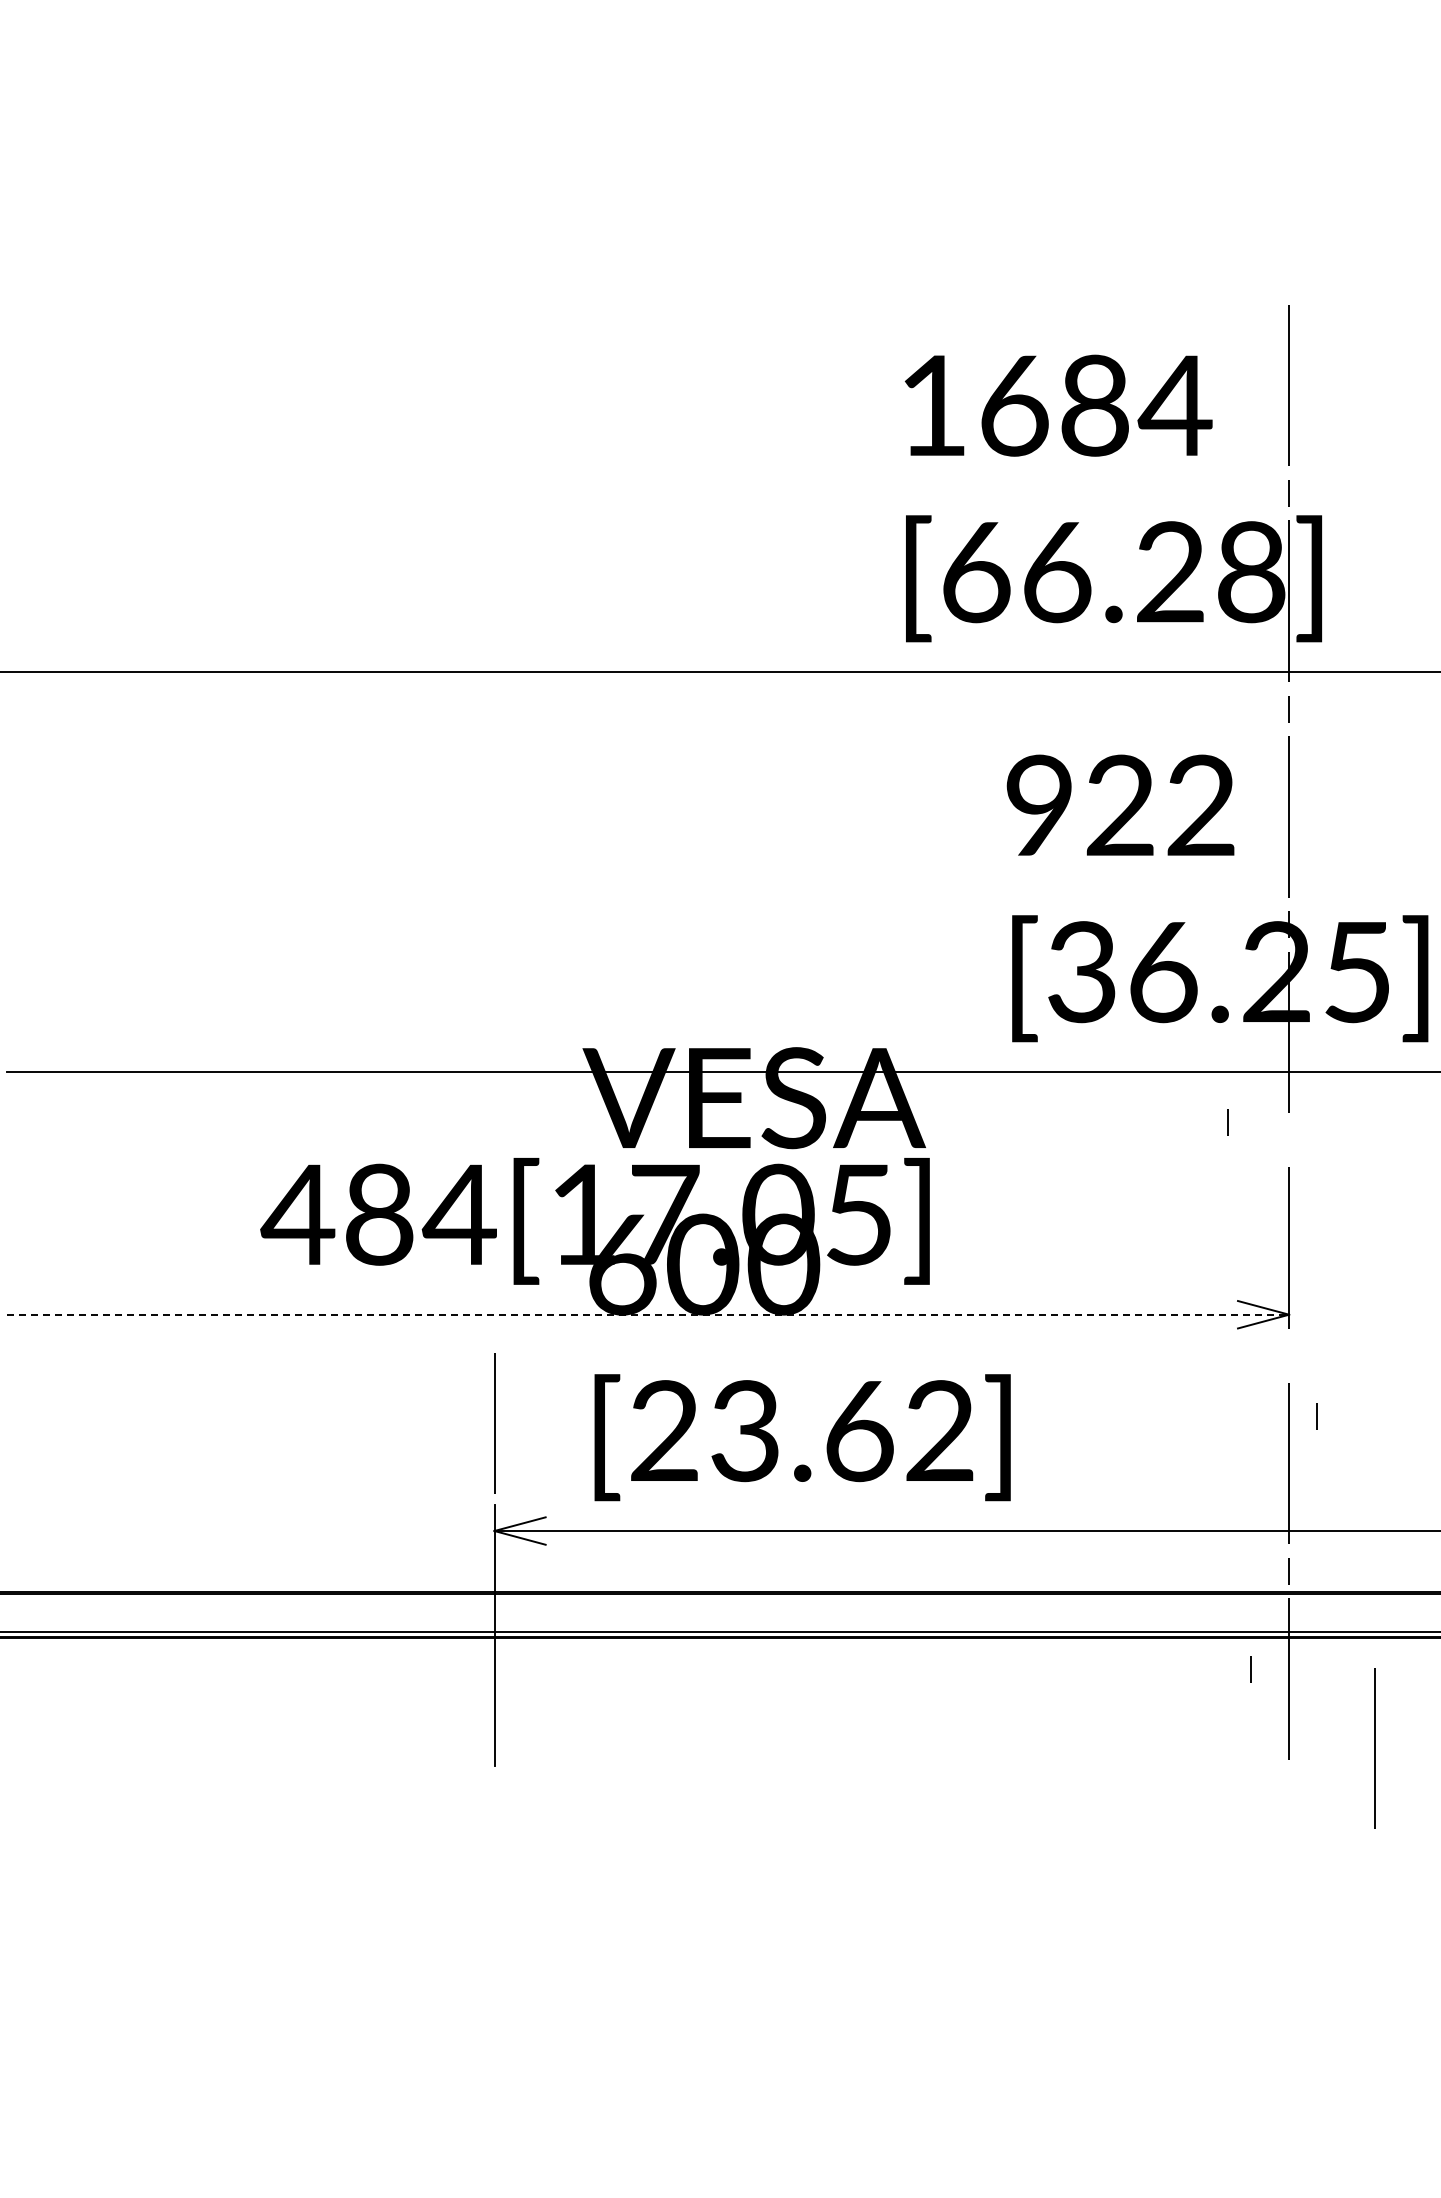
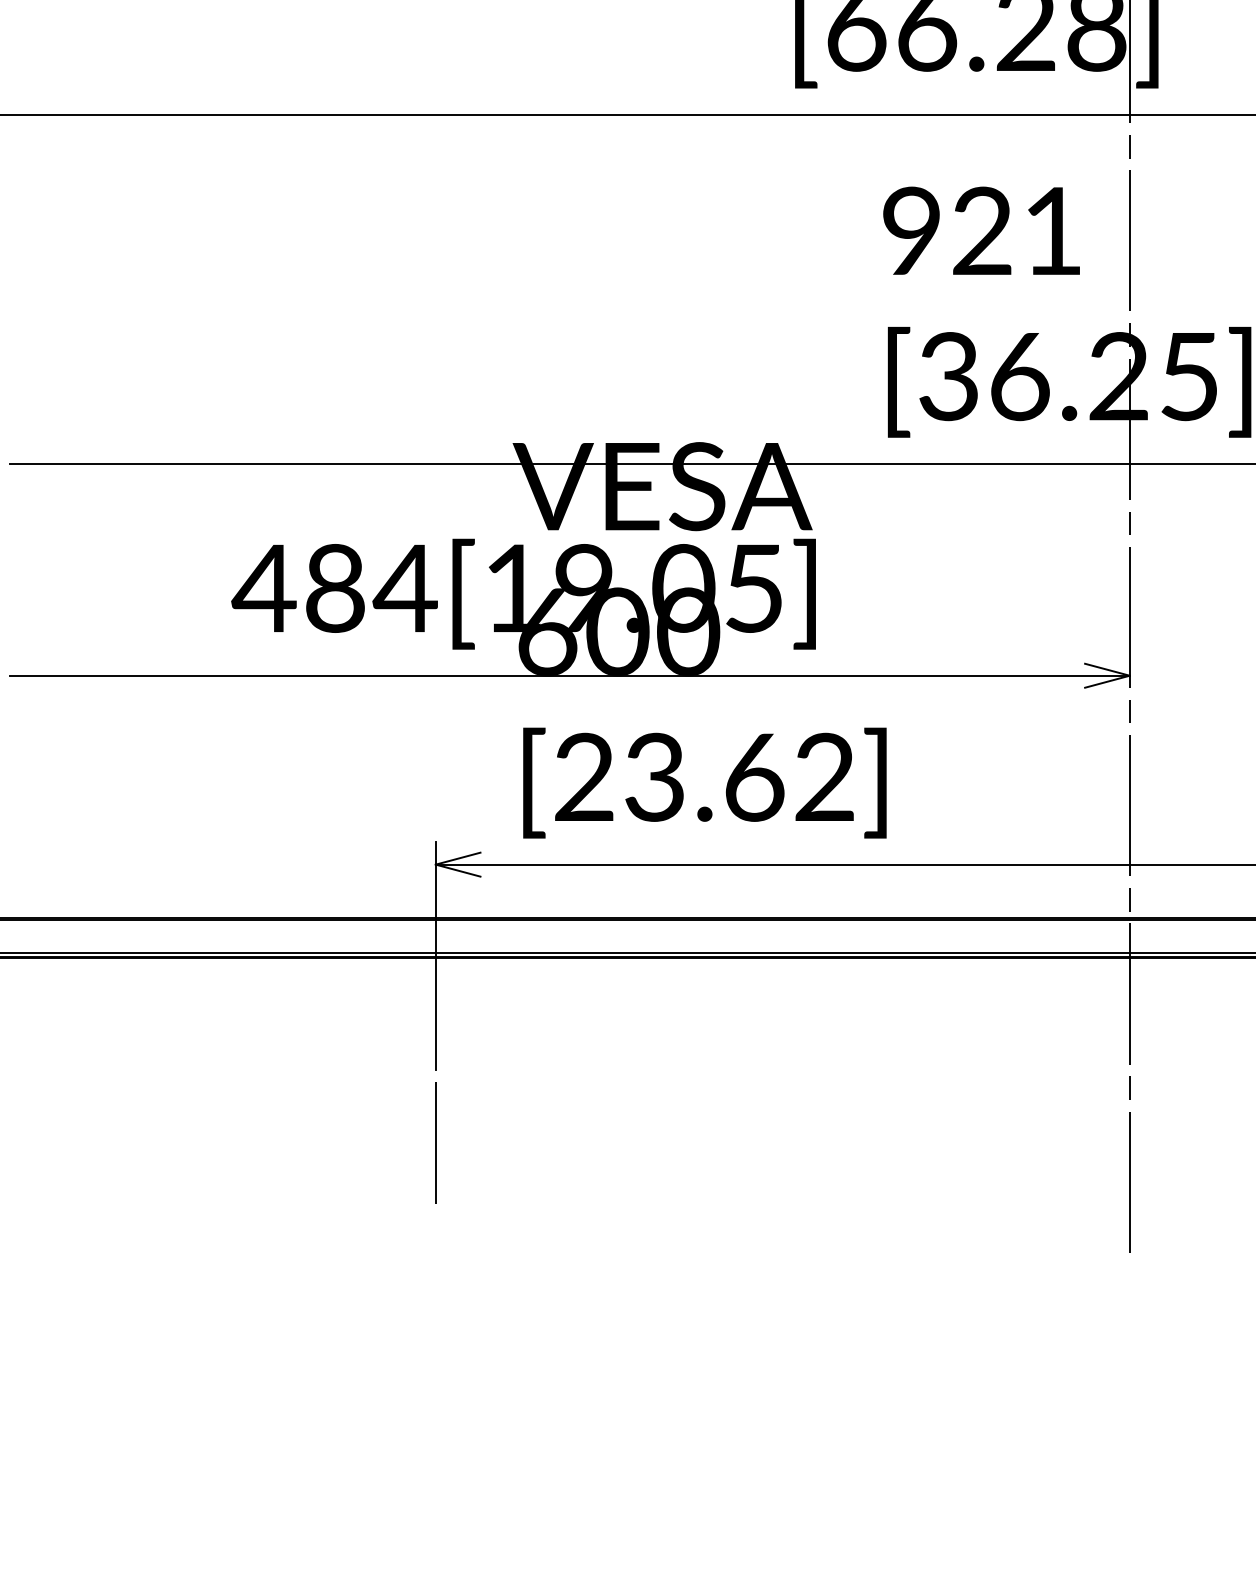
text: (1200, 804) -> (1052, 230), 922 -> 921
line: (1227, 1122) -> (1129, 523), moved
text: (665, 1213) -> (585, 587), 484[17.05] -> 484[19.05]
line: (648, 1314) -> (570, 675), dashed -> solid
line: (1316, 1416) -> (1129, 711), moved
line: (494, 1423) -> (435, 1142), moved
line: (1250, 1669) -> (1129, 1087), moved
line: (1374, 1748) -> (1129, 1182), moved

